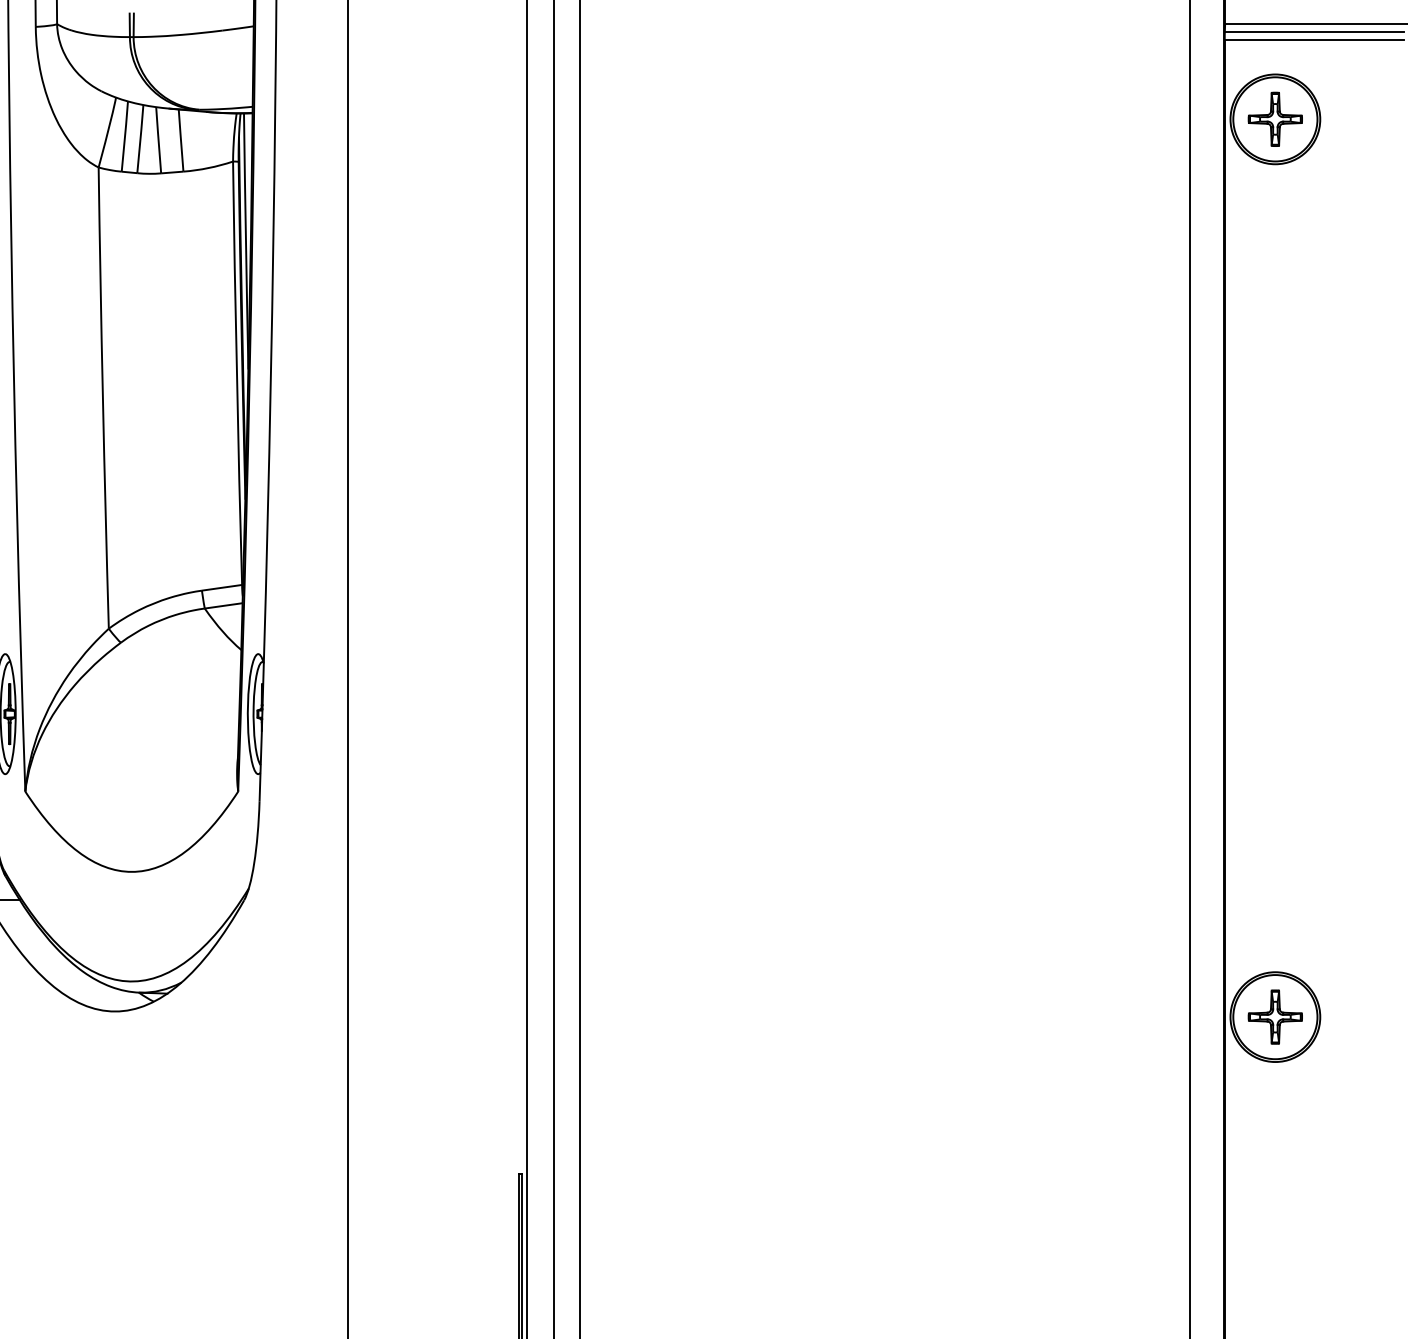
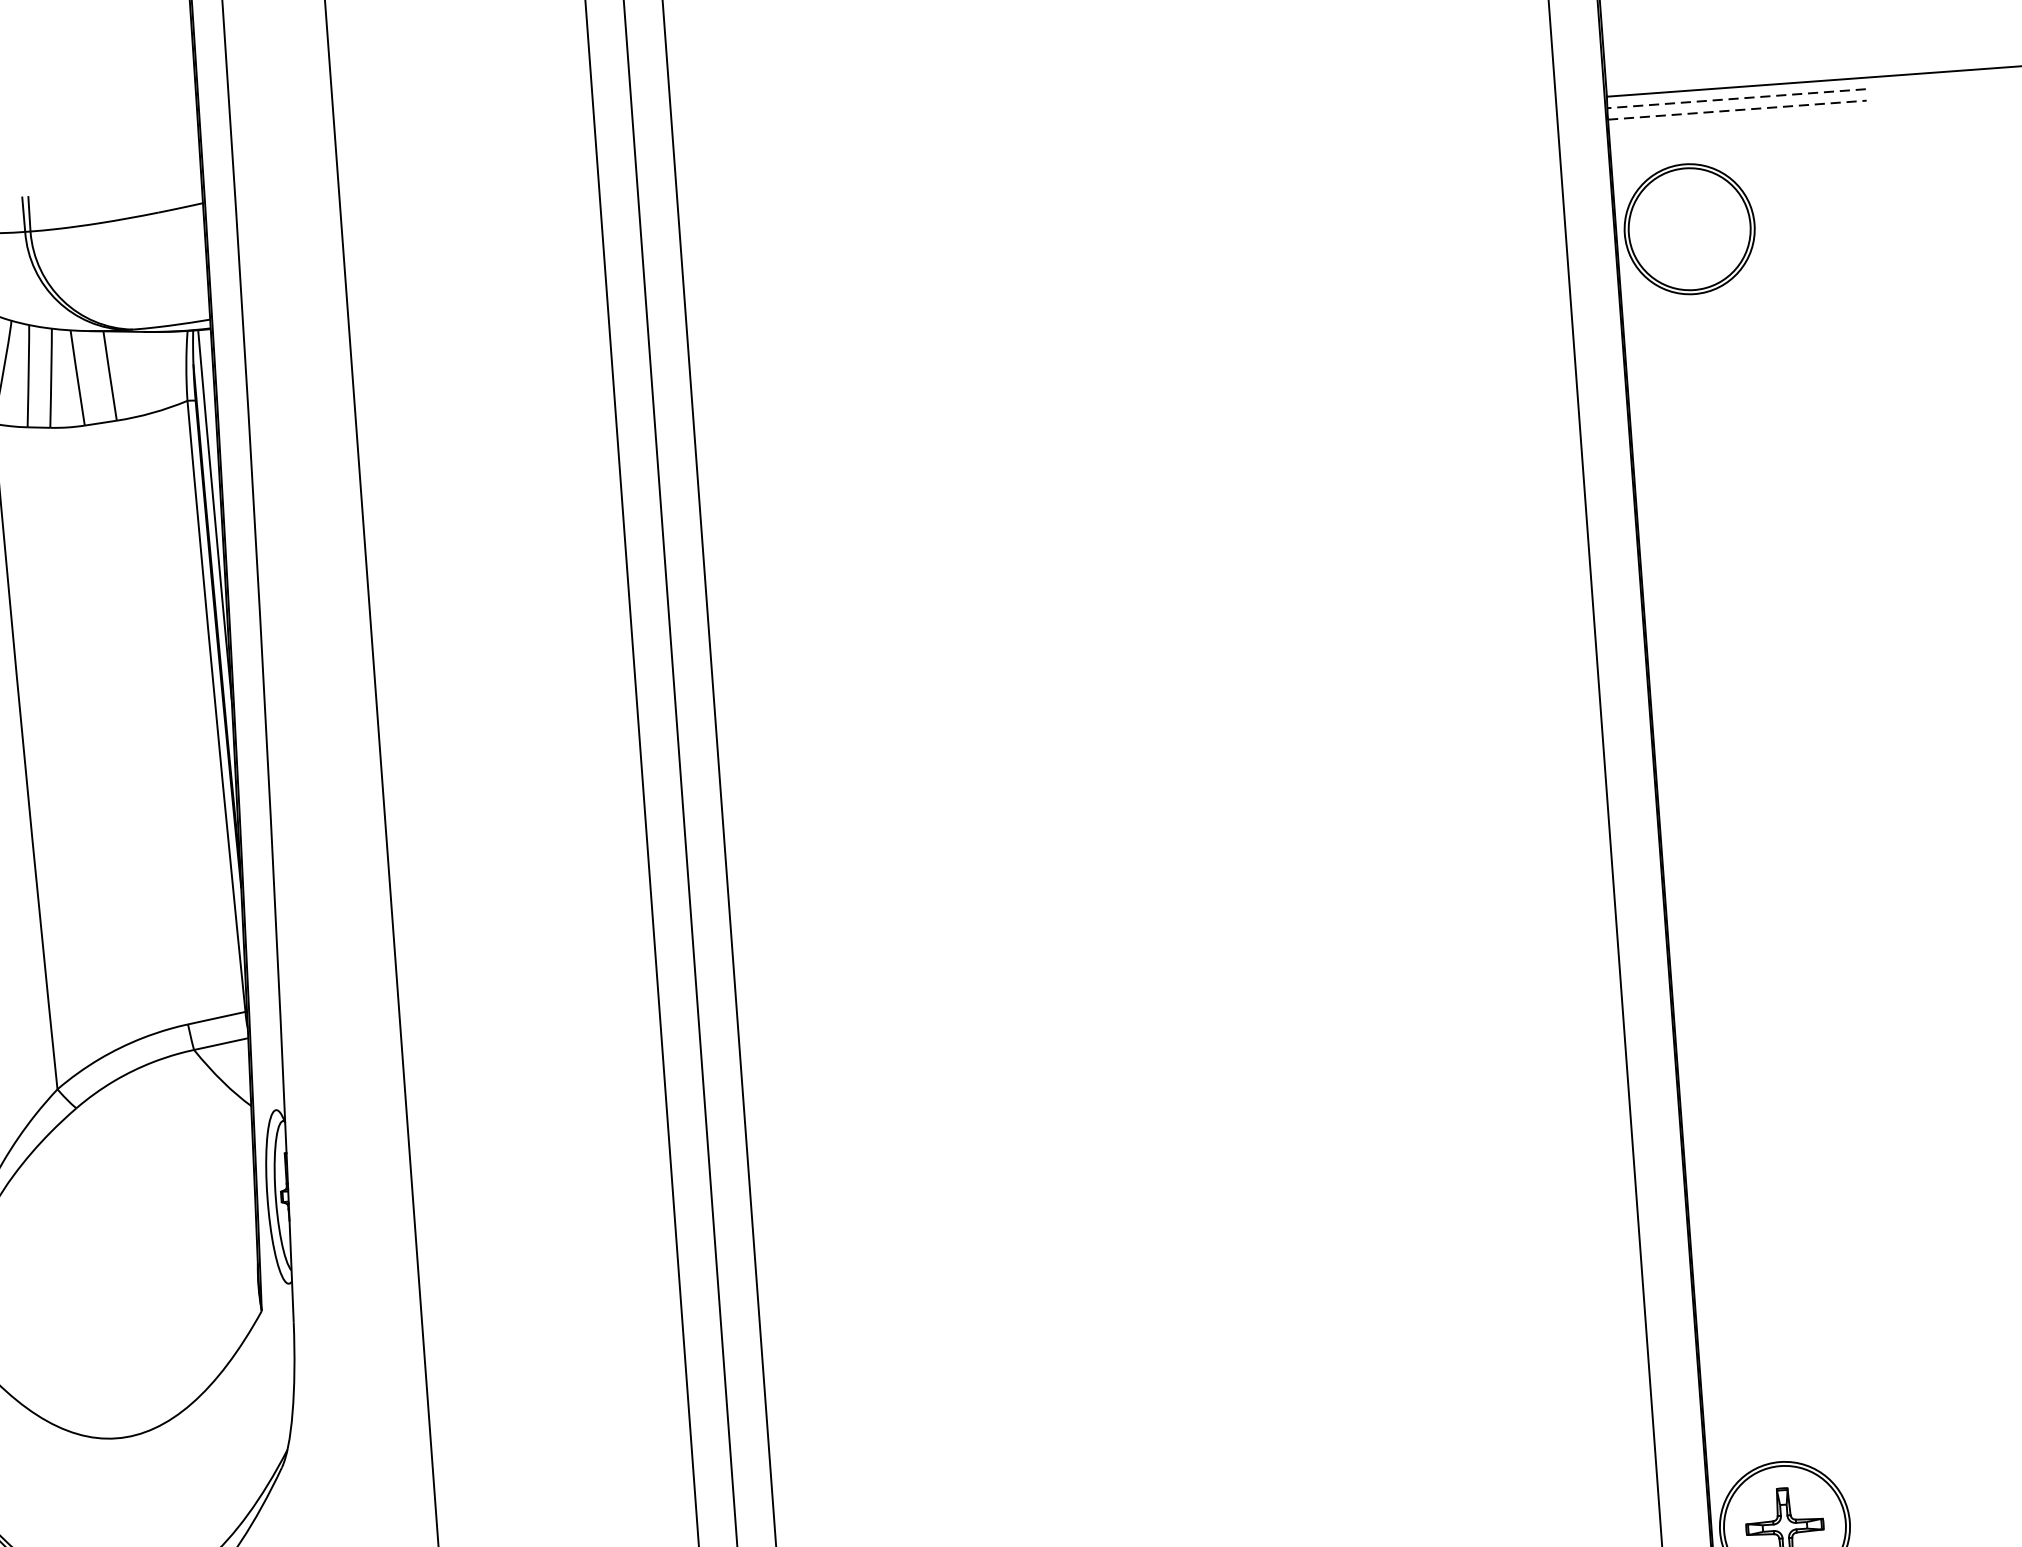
line: (1313, 31) -> (1735, 98), solid -> dashed
line: (1314, 39) -> (1737, 109), solid -> dashed
part: (1274, 118) -> (1688, 228), removed

